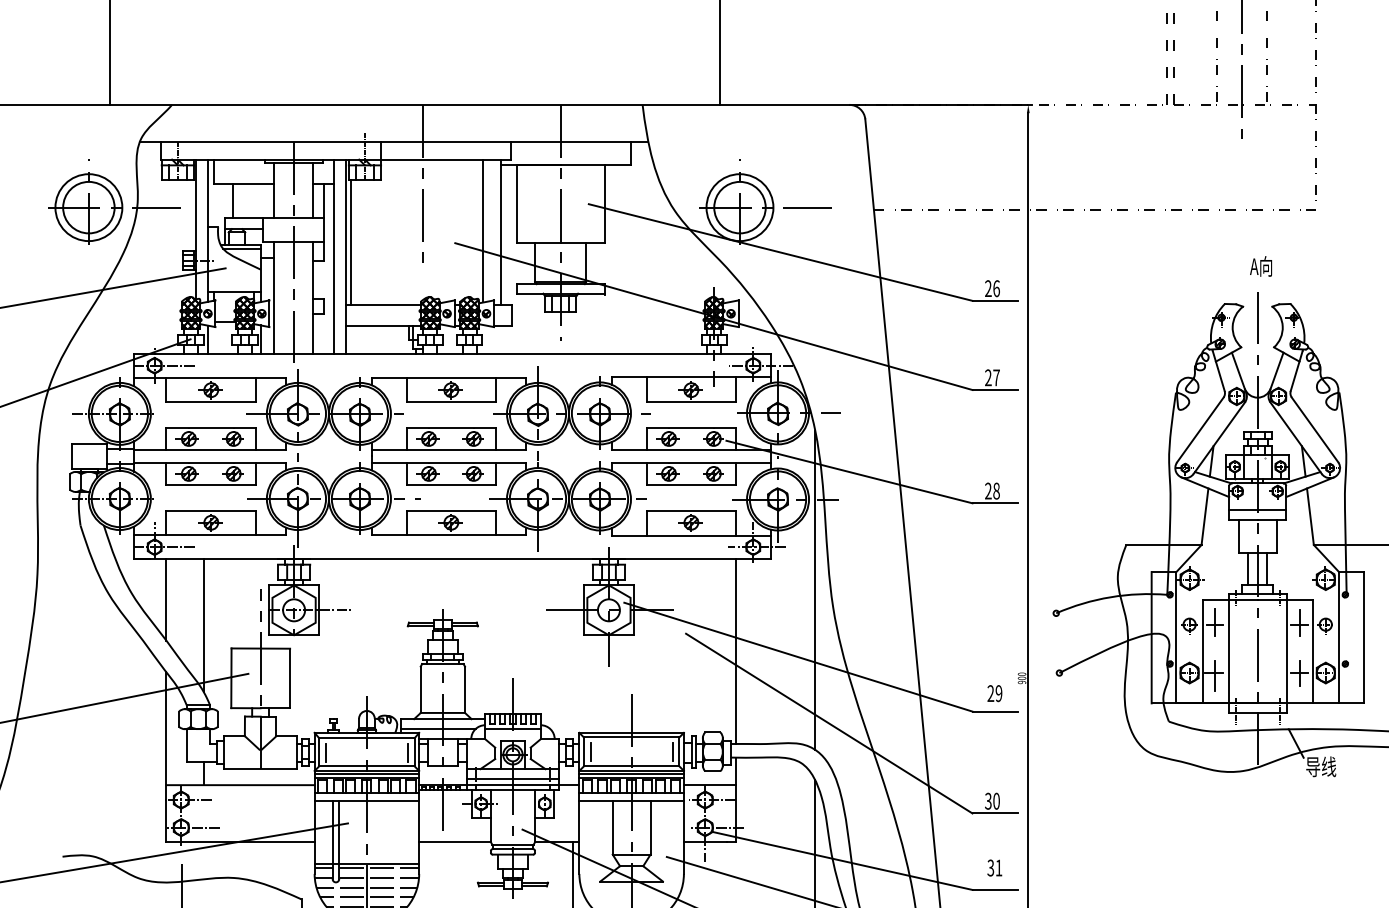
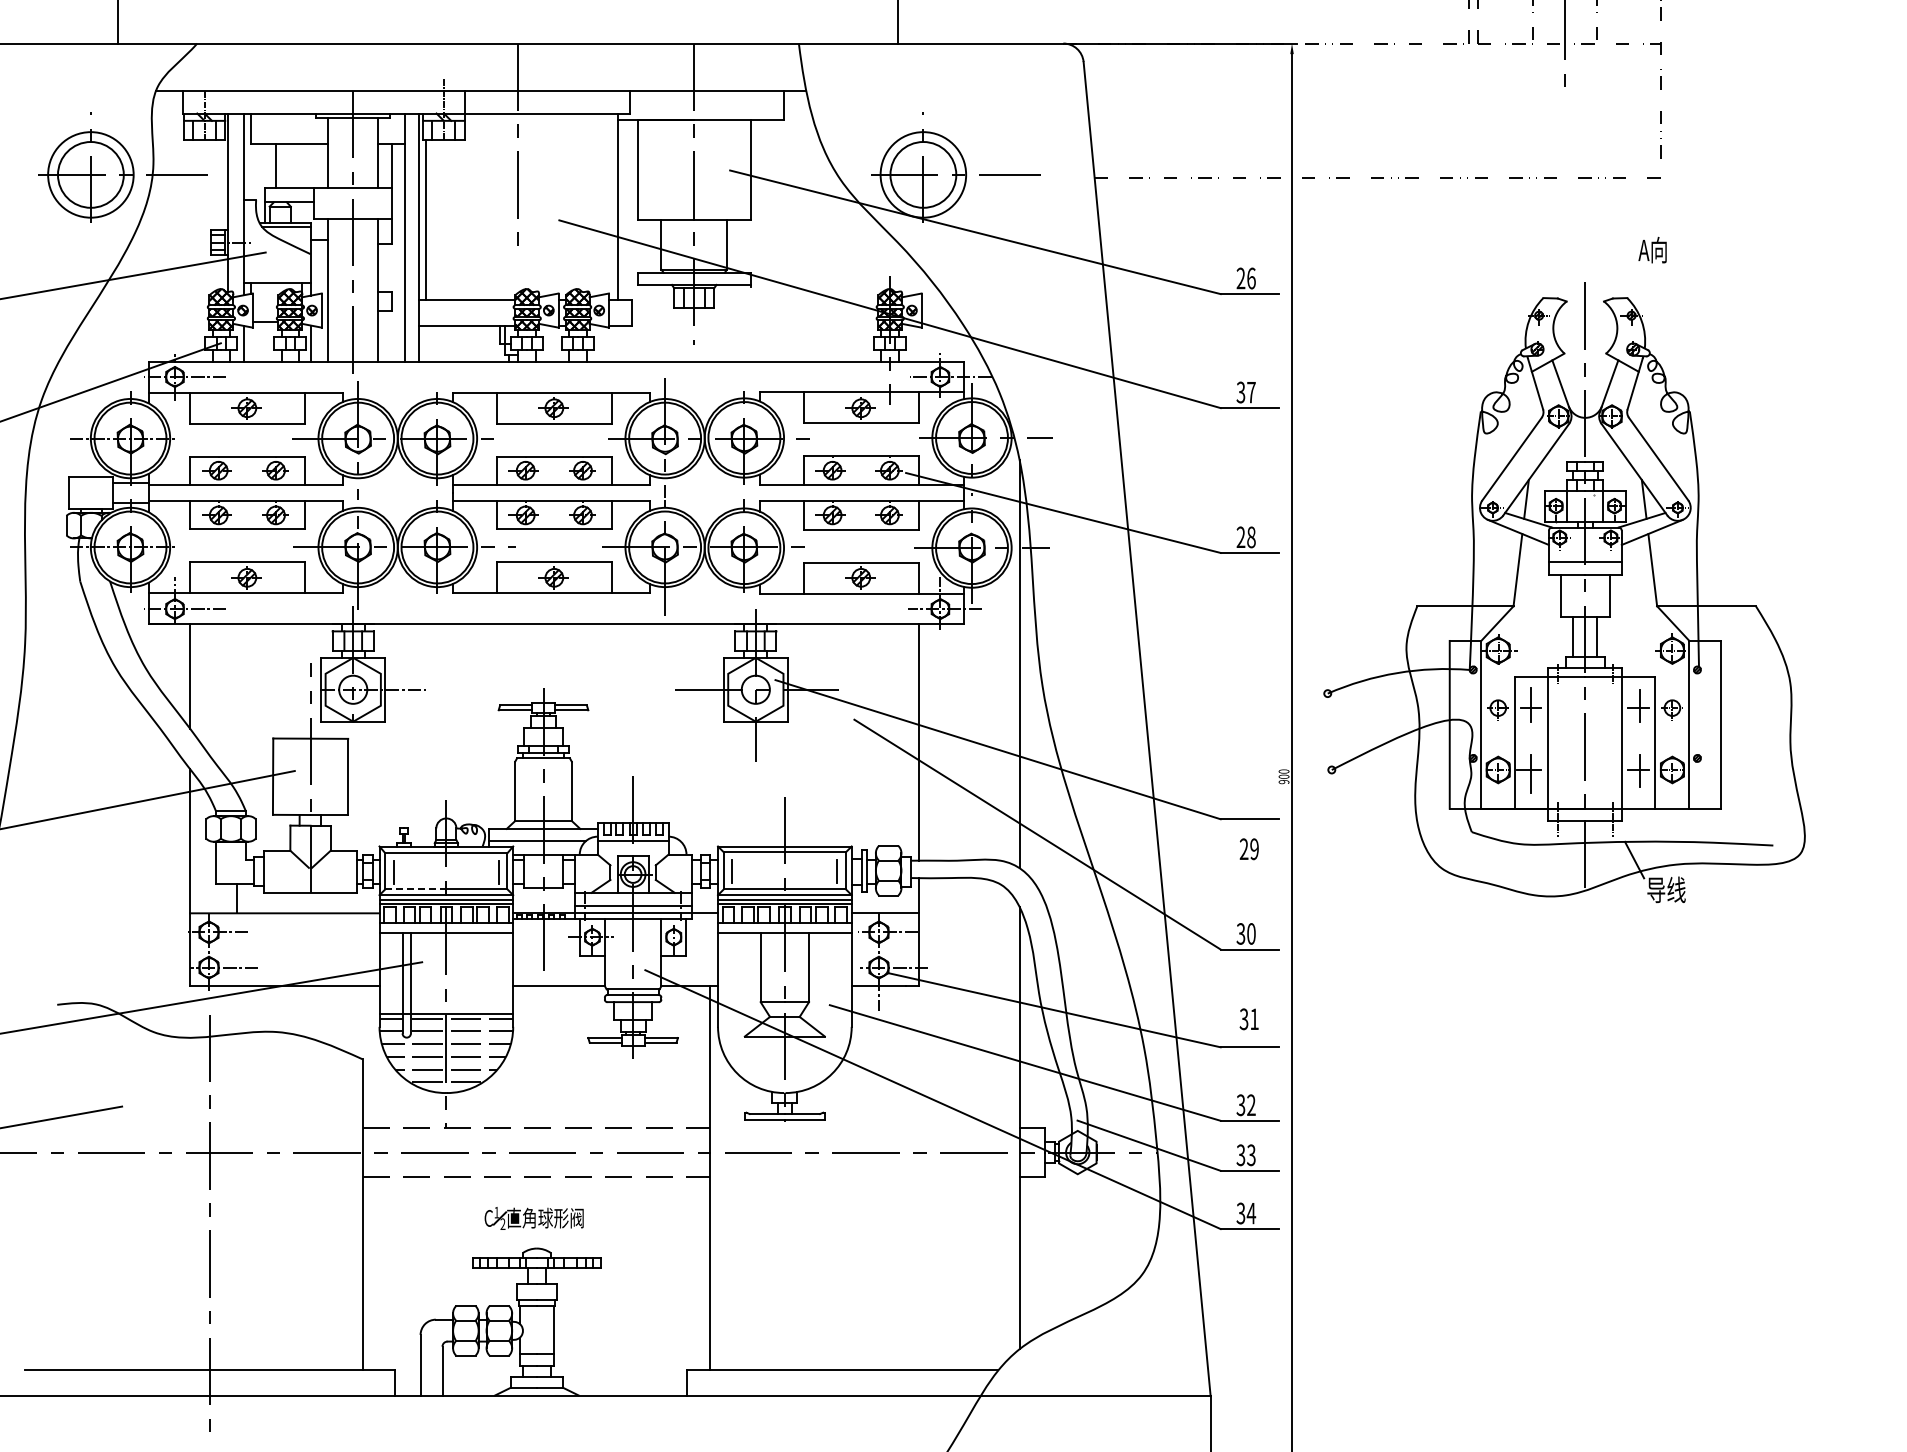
line: (483, 230) -> (595, 204), removed
text: (1260, 265) -> (1652, 249), moved
text: (988, 377) -> (1240, 392), 27 -> 37
line: (203, 624) -> (237, 708), removed
text: (994, 693) -> (1248, 849), moved
line: (342, 766) -> (415, 889), solid -> dashed

